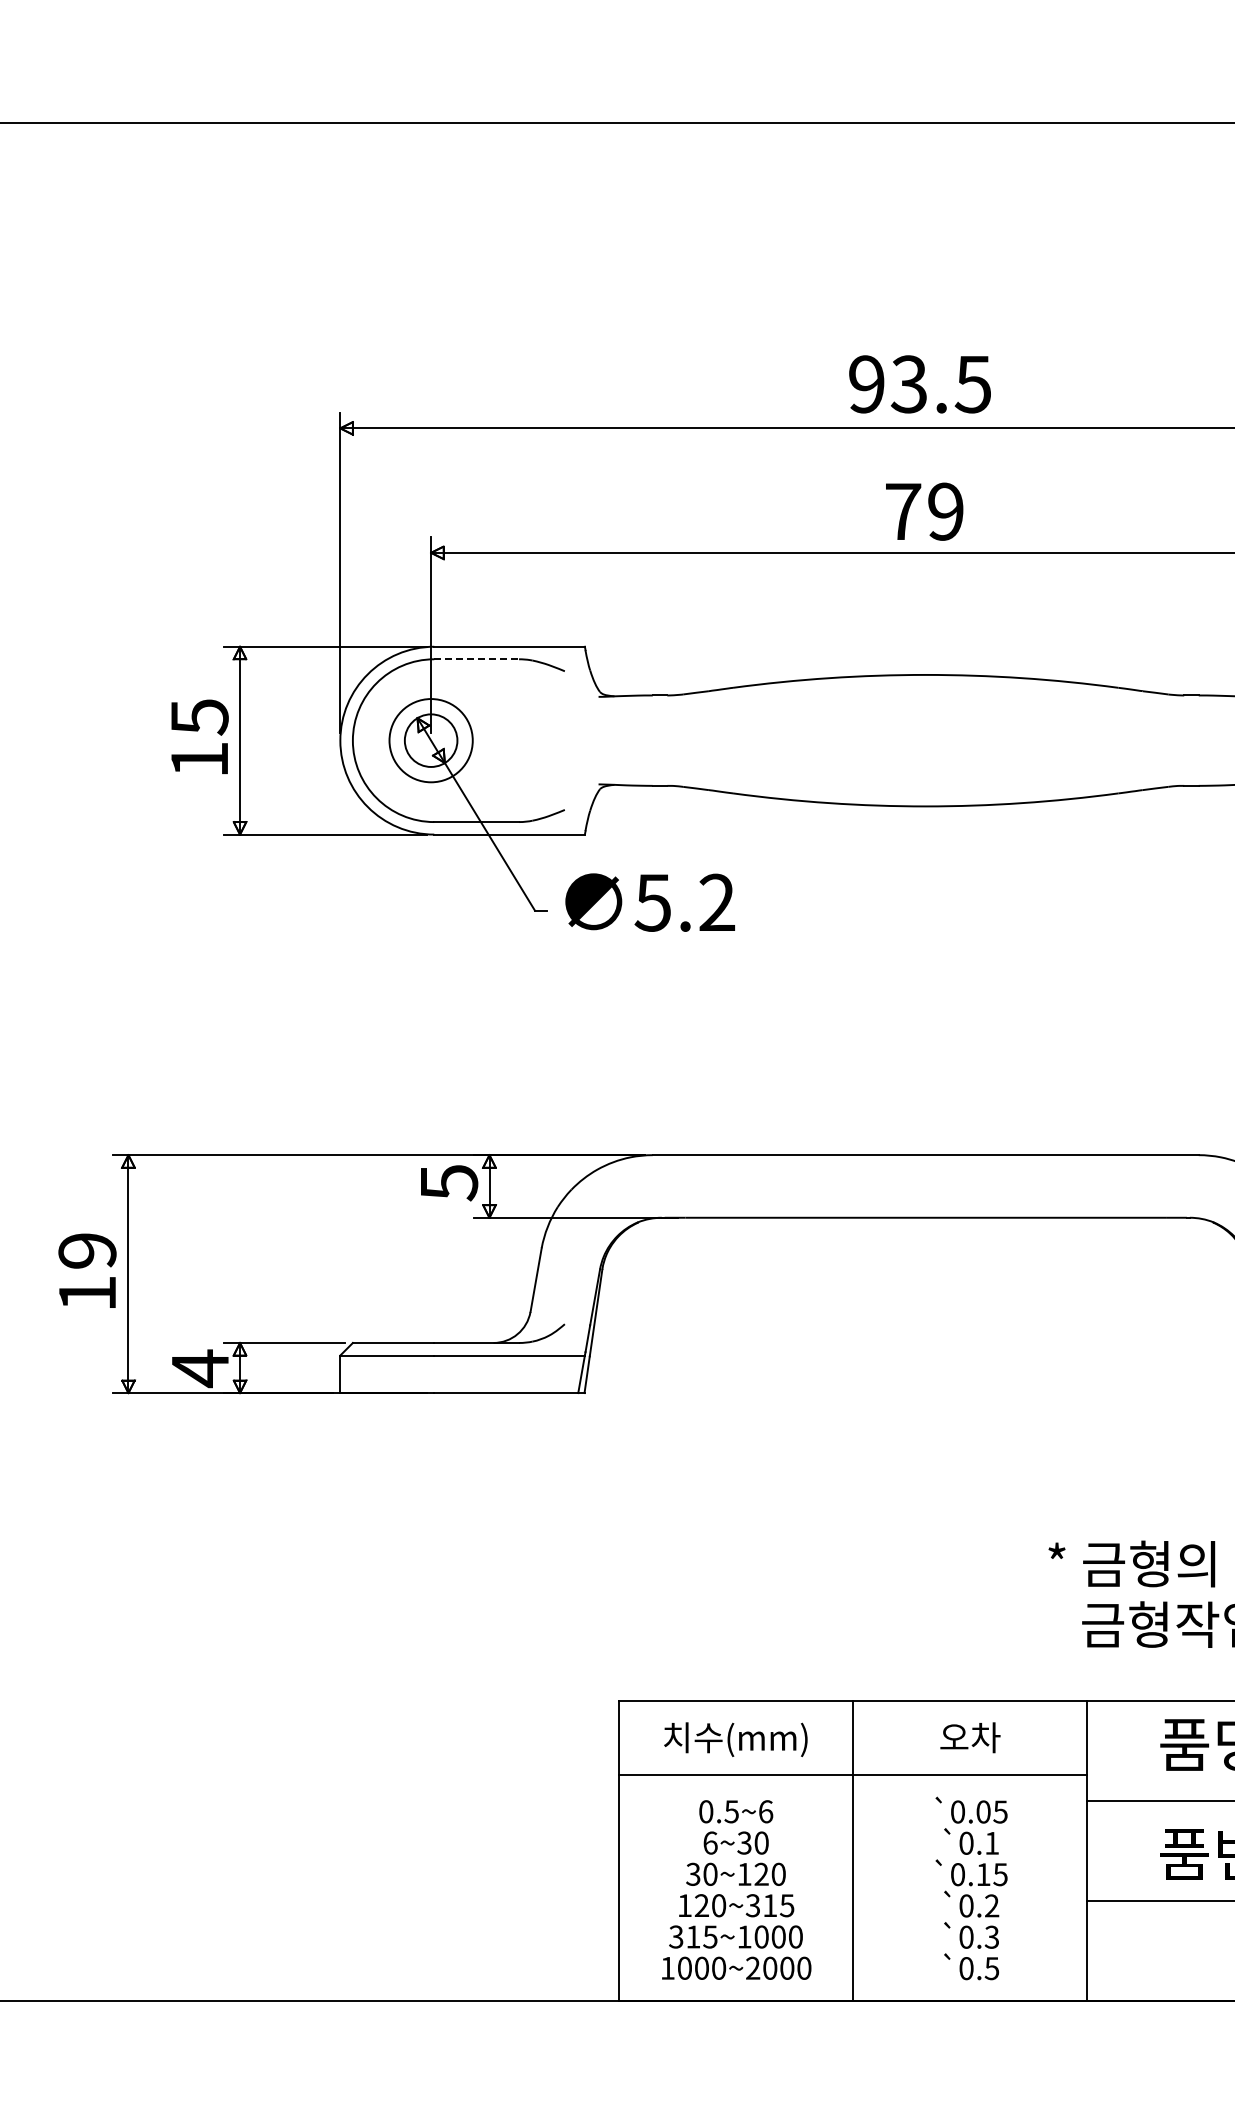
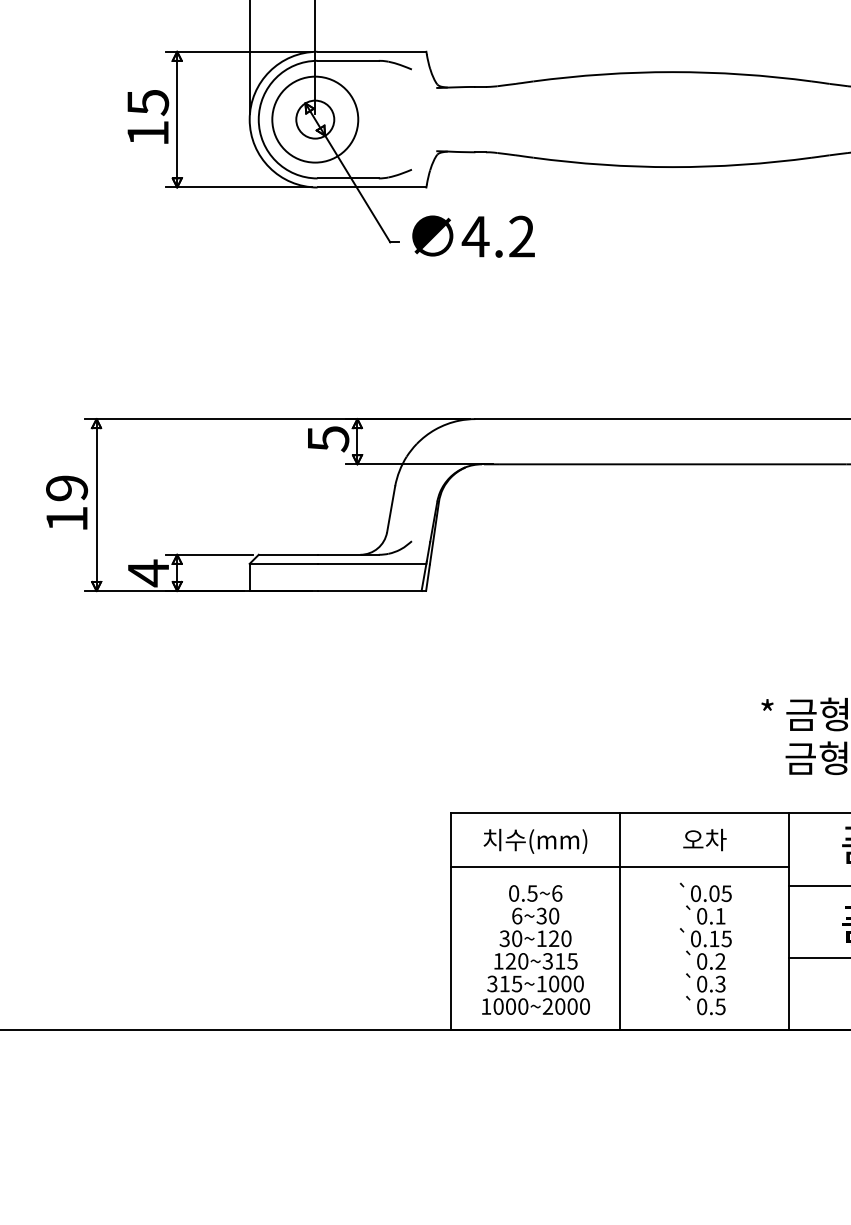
line: (477, 659) -> (348, 60), dashed -> solid
circle: (430, 740) -> (314, 119), size x1.43
text: (652, 902) -> (475, 236), 5.2 -> 4.2

